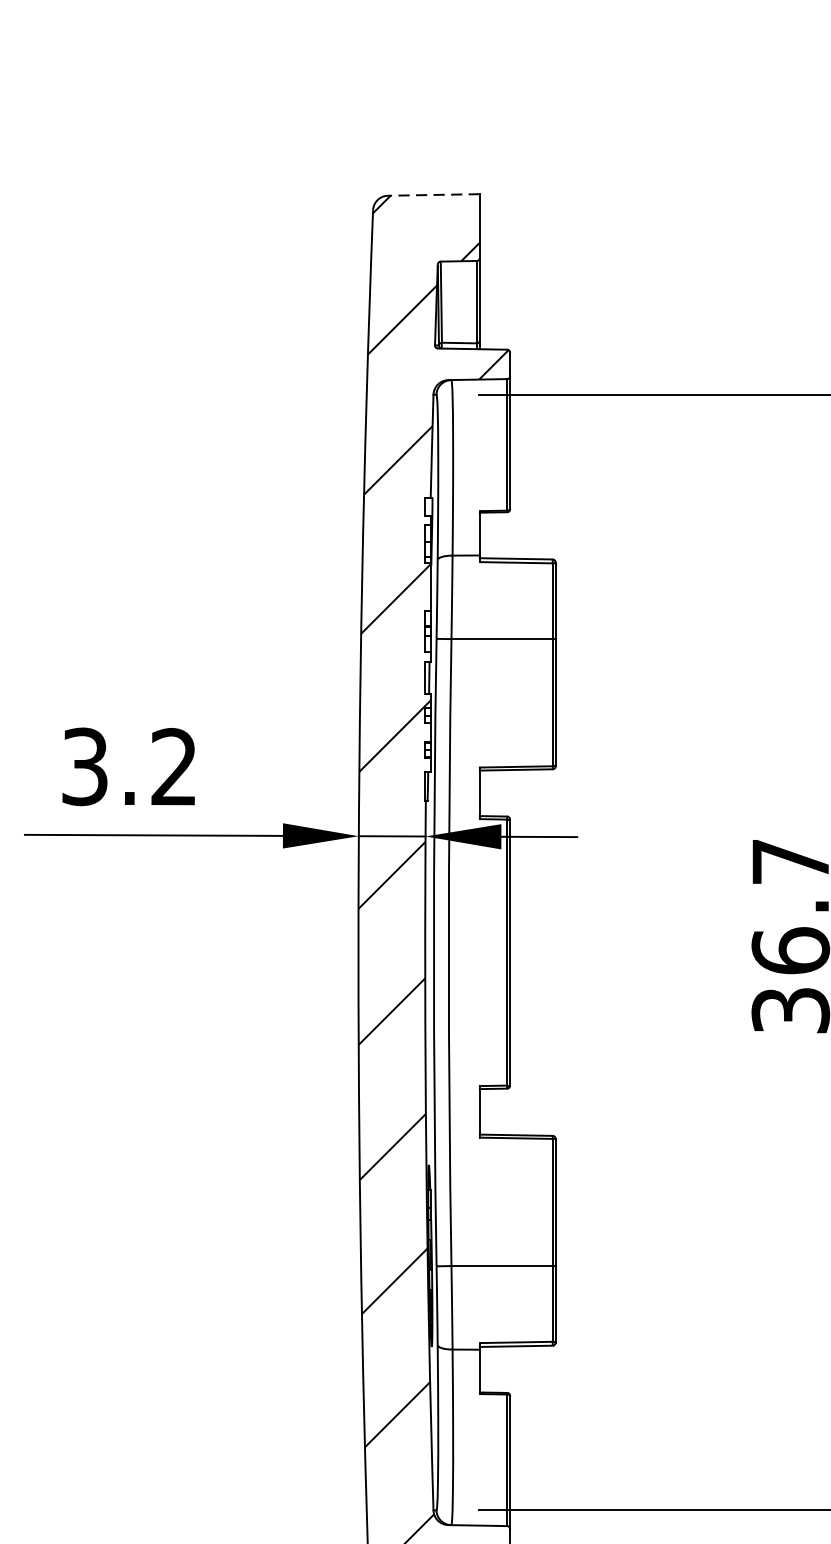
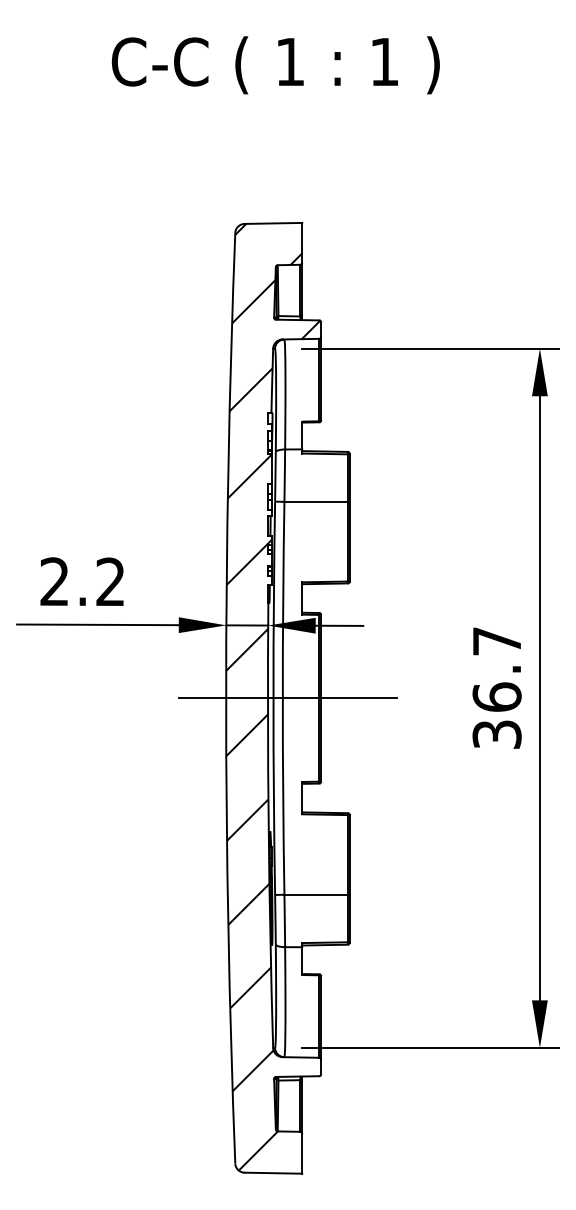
line: (434, 195) -> (273, 223), dashed -> solid
text: (84, 766) -> (54, 581), 3.2 -> 2.2
line: (456, 952) -> (287, 698), added

